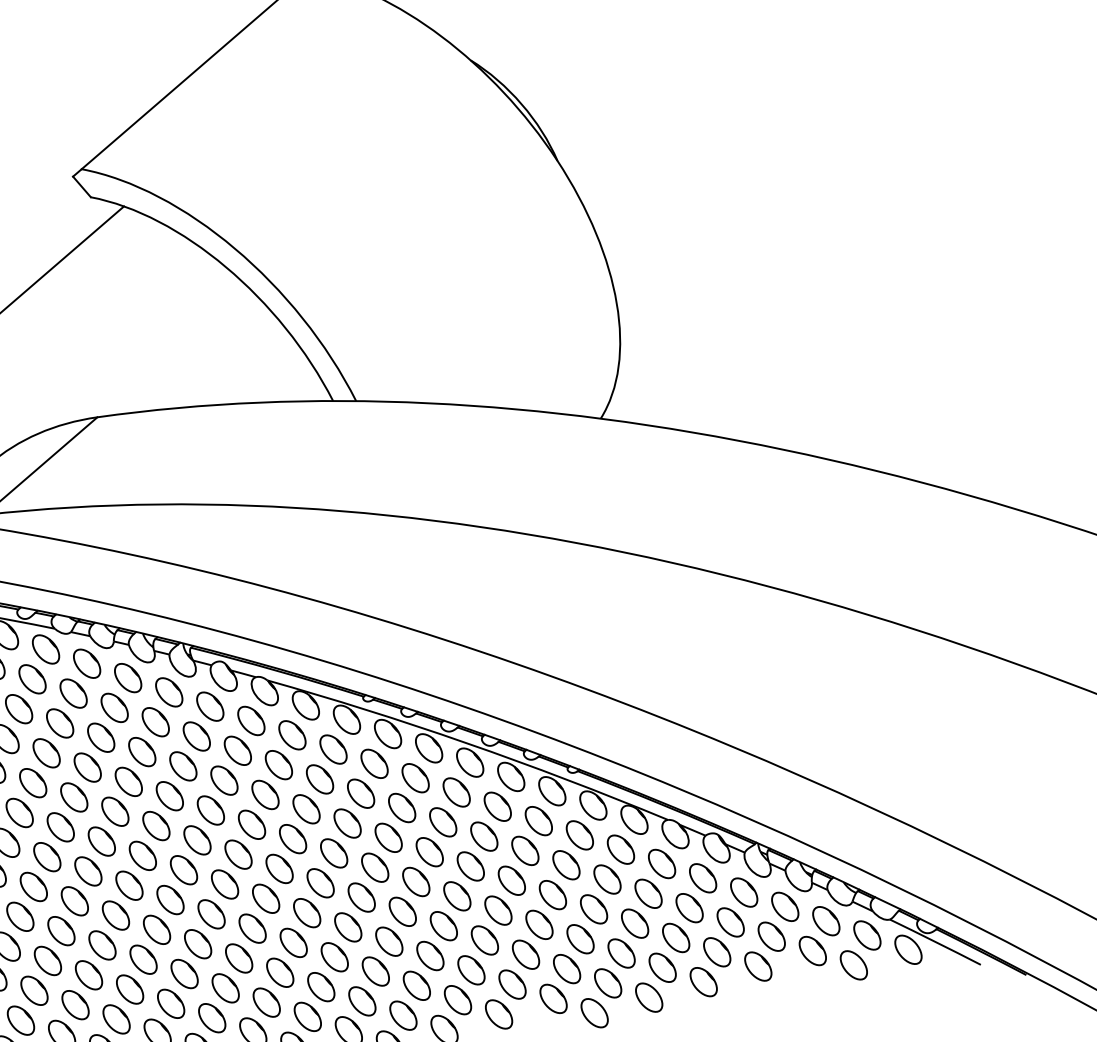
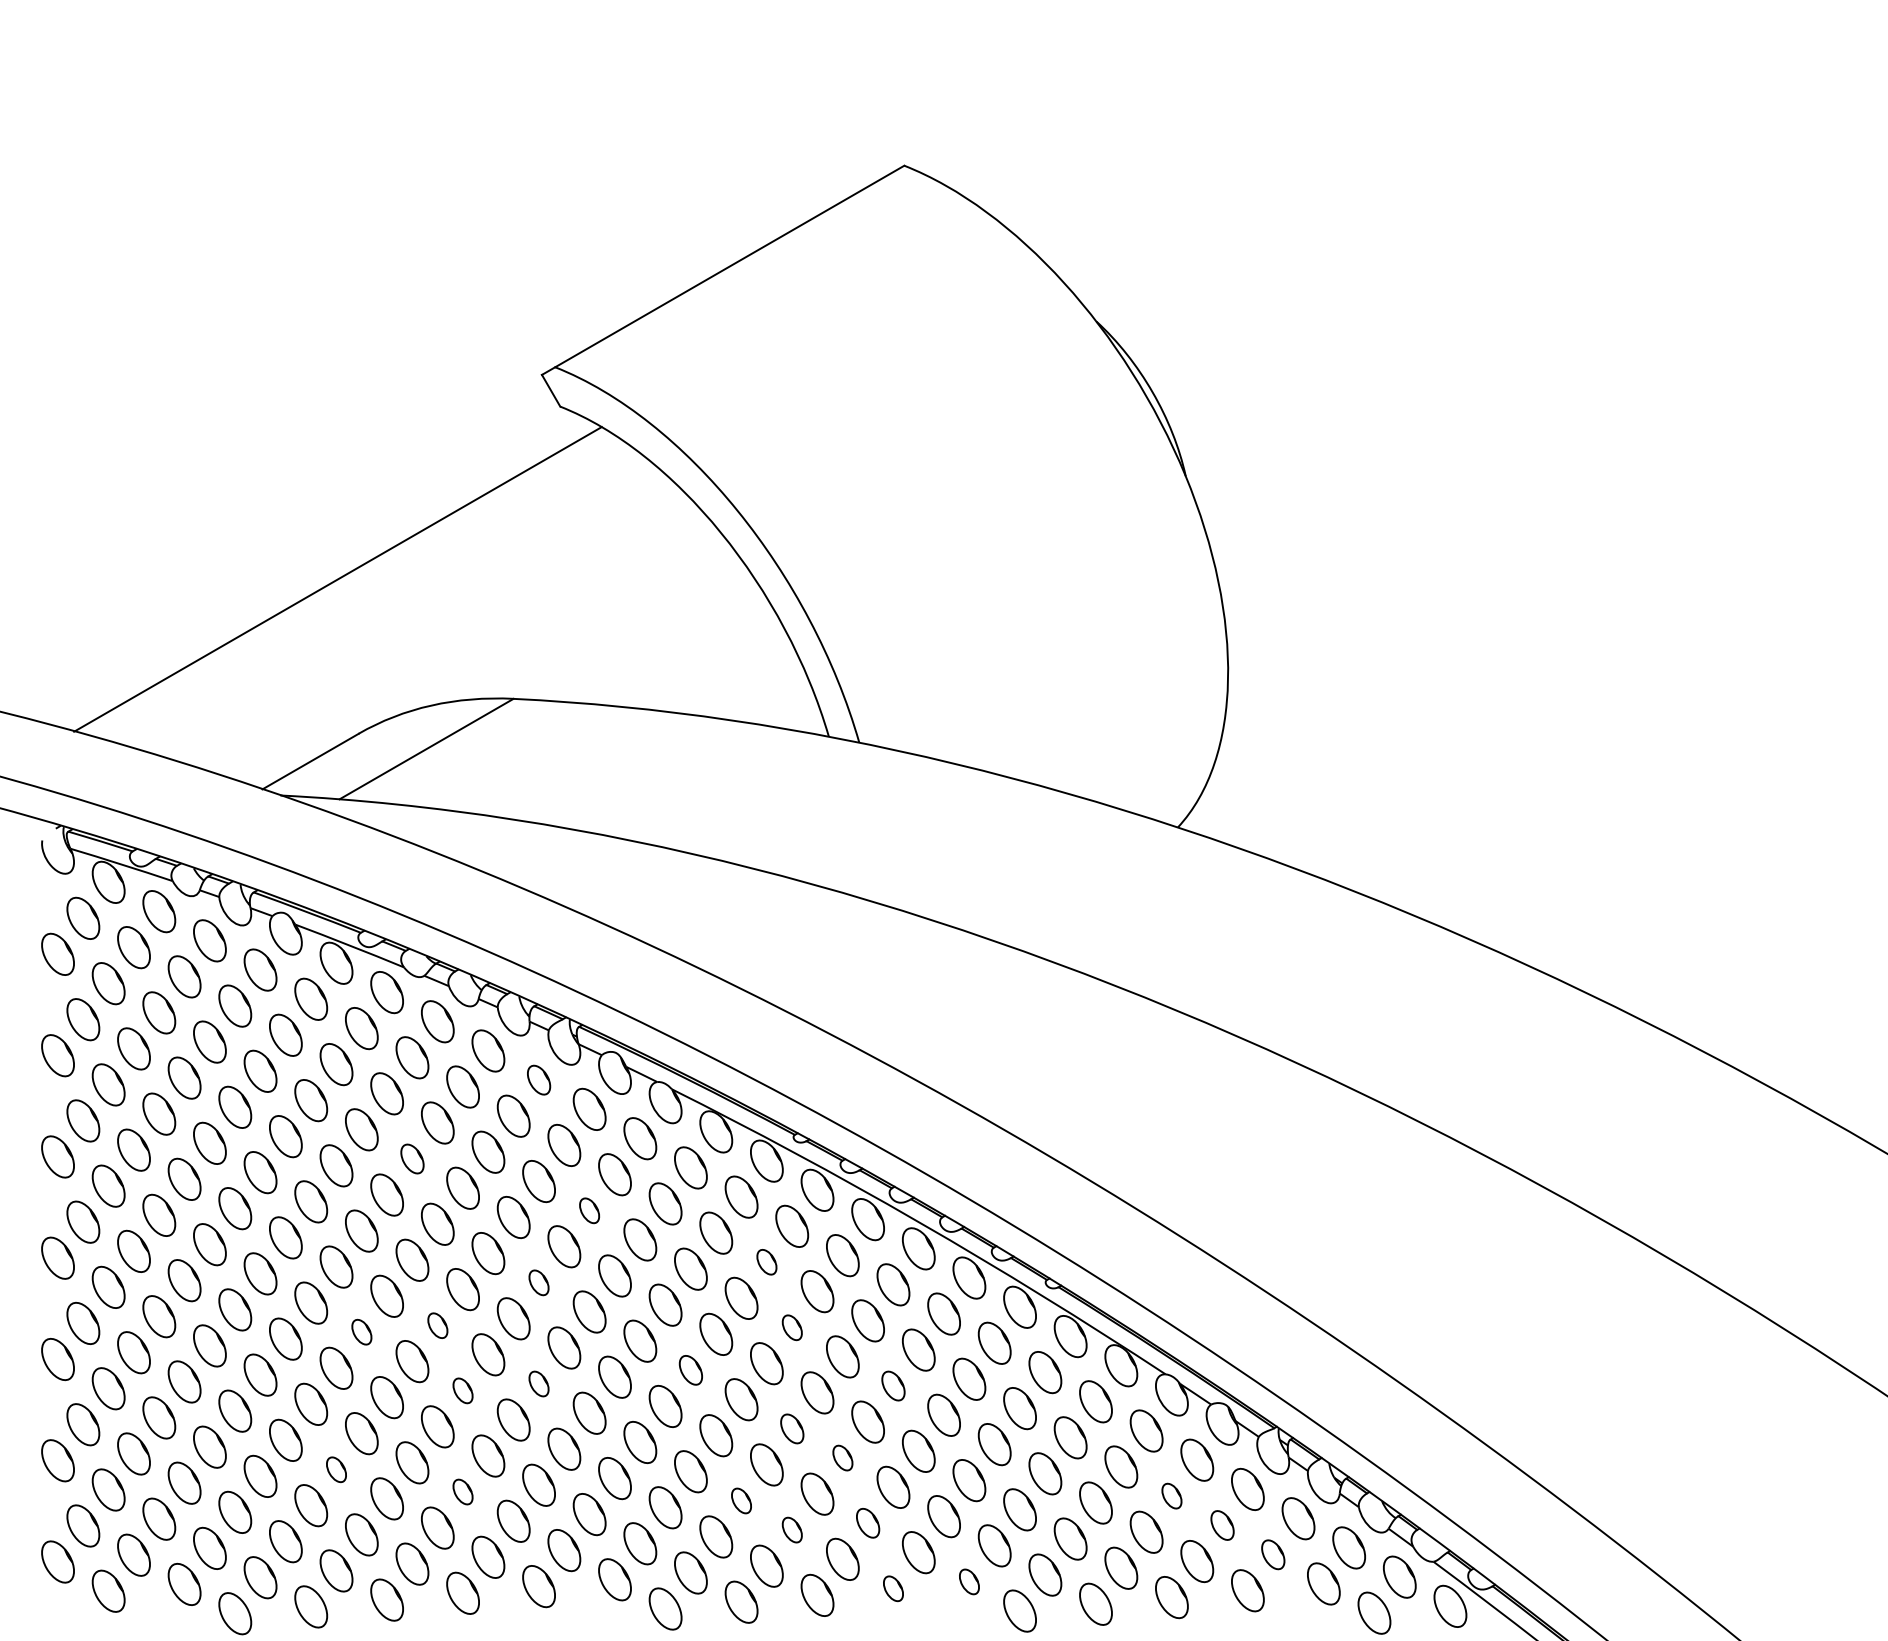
part: (168, 691) -> (538, 1079), size x0.7
part: (87, 767) -> (412, 1158), size x0.7
part: (224, 780) -> (589, 1210), size x0.6
part: (360, 793) -> (766, 1261), size x0.6
part: (388, 837) -> (792, 1327), size x0.6
part: (197, 840) -> (538, 1282), size x0.6
part: (470, 866) -> (893, 1385), size x0.7
part: (320, 882) -> (690, 1369), size x0.7
part: (129, 885) -> (437, 1325), size x0.6
part: (74, 900) -> (361, 1331), size x0.6
part: (689, 907) -> (1171, 1495), size x0.6
part: (402, 911) -> (792, 1428), size x0.7
part: (211, 914) -> (538, 1383), size x0.6
part: (730, 922) -> (1222, 1525), size x0.7
part: (443, 925) -> (842, 1457), size x0.6
part: (156, 929) -> (462, 1390), size x0.6
part: (771, 936) -> (1273, 1554), size x0.7
part: (470, 969) -> (867, 1522), size x0.7
part: (375, 971) -> (741, 1500), size x0.6
part: (417, 985) -> (792, 1529), size x0.6
part: (553, 998) -> (969, 1581), size x0.6
part: (170, 1003) -> (462, 1491), size x0.6
part: (75, 1005) -> (336, 1469), size x0.6
part: (499, 1014) -> (893, 1588), size x0.6

